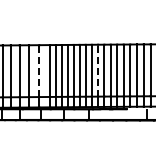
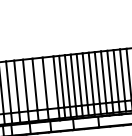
line: (98, 70) -> (103, 77), dashed -> solid
line: (39, 71) -> (45, 83), dashed -> solid

